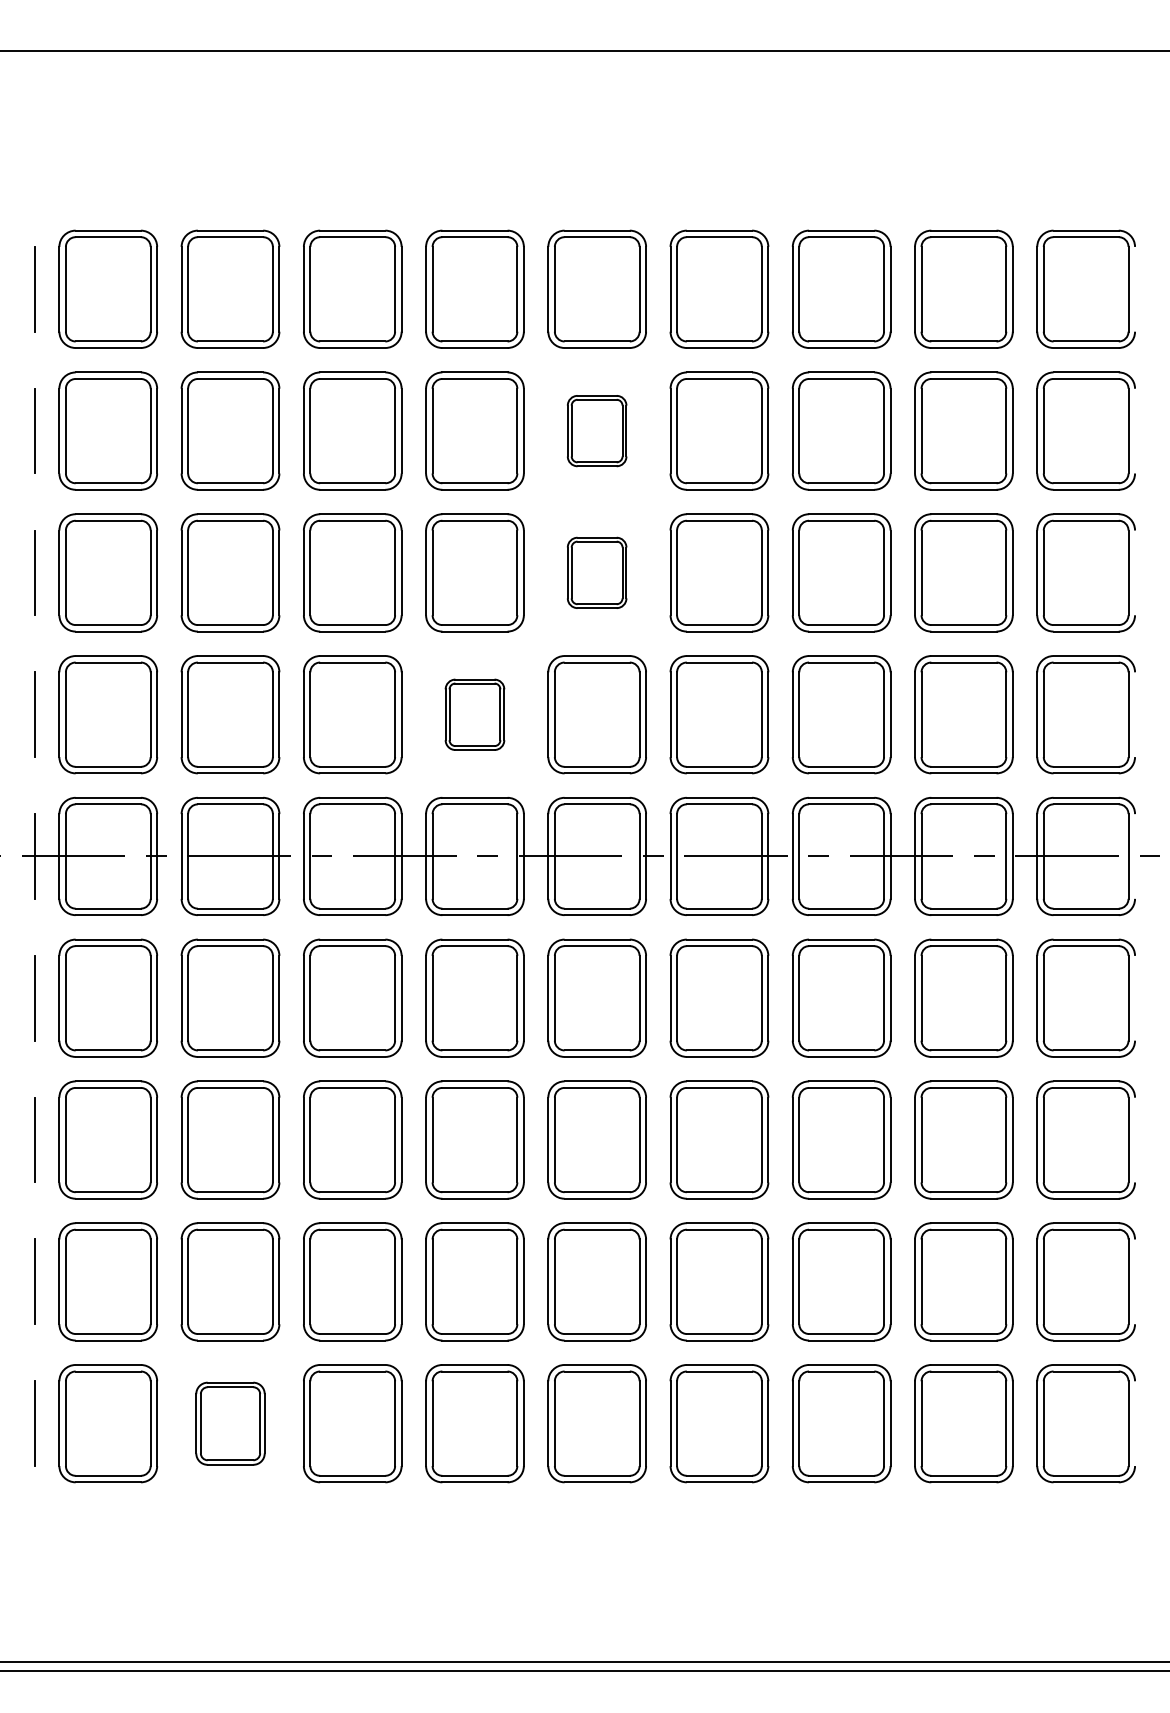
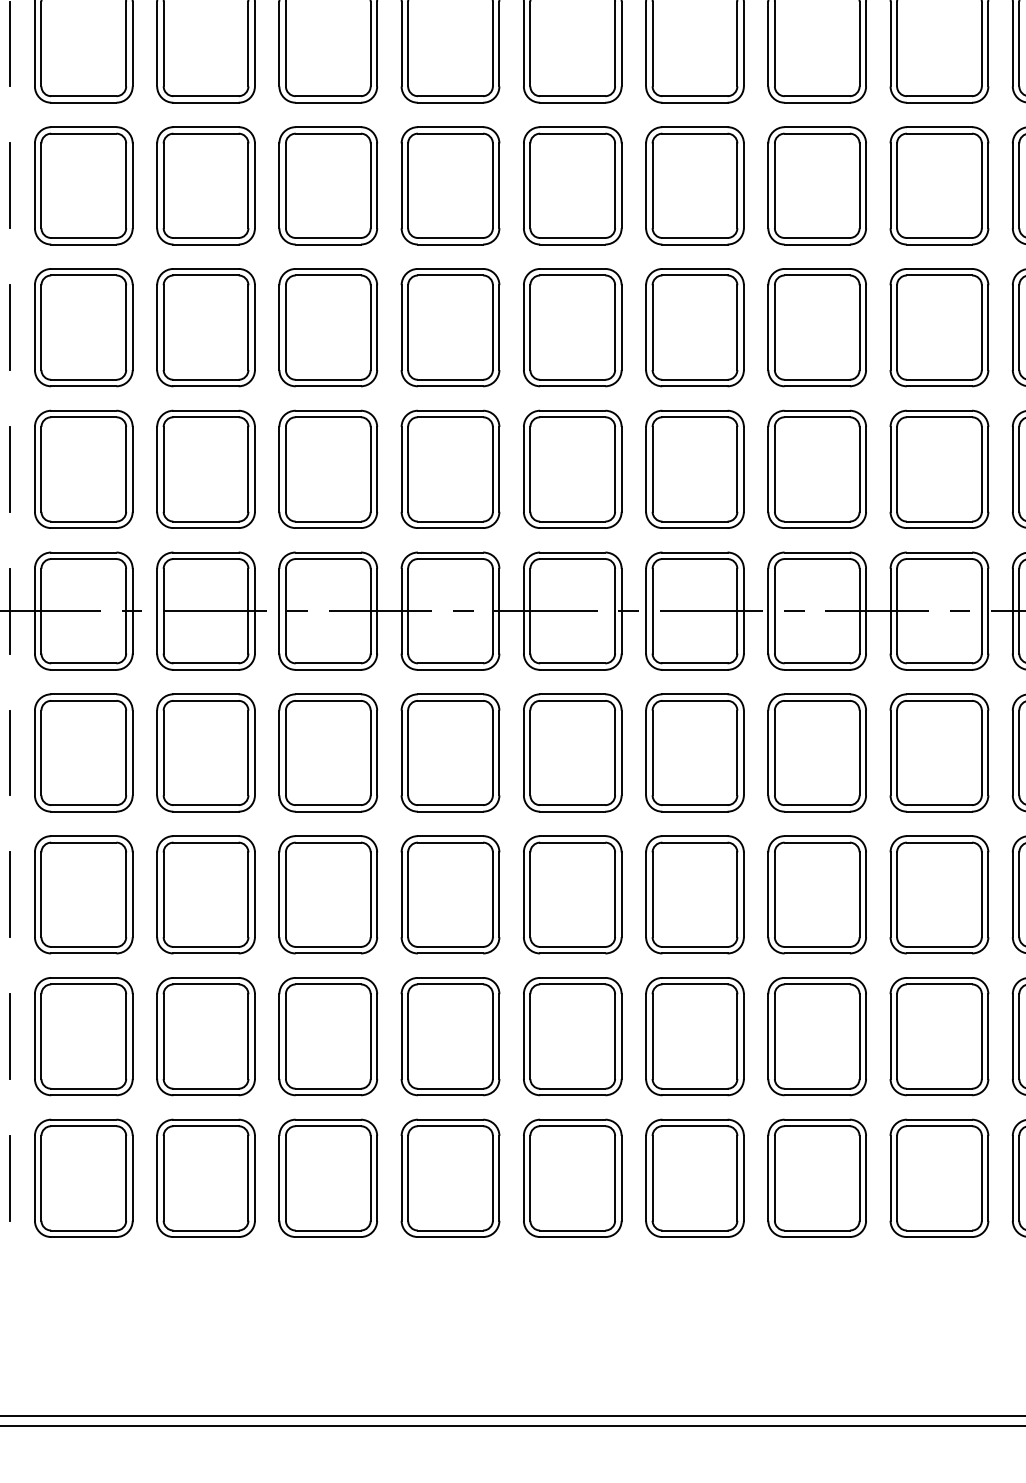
part: (596, 430) -> (572, 185), size x1.67
part: (596, 572) -> (572, 327), size x1.67
part: (474, 714) -> (450, 469), size x1.67
part: (230, 1423) -> (206, 1178), size x1.43

